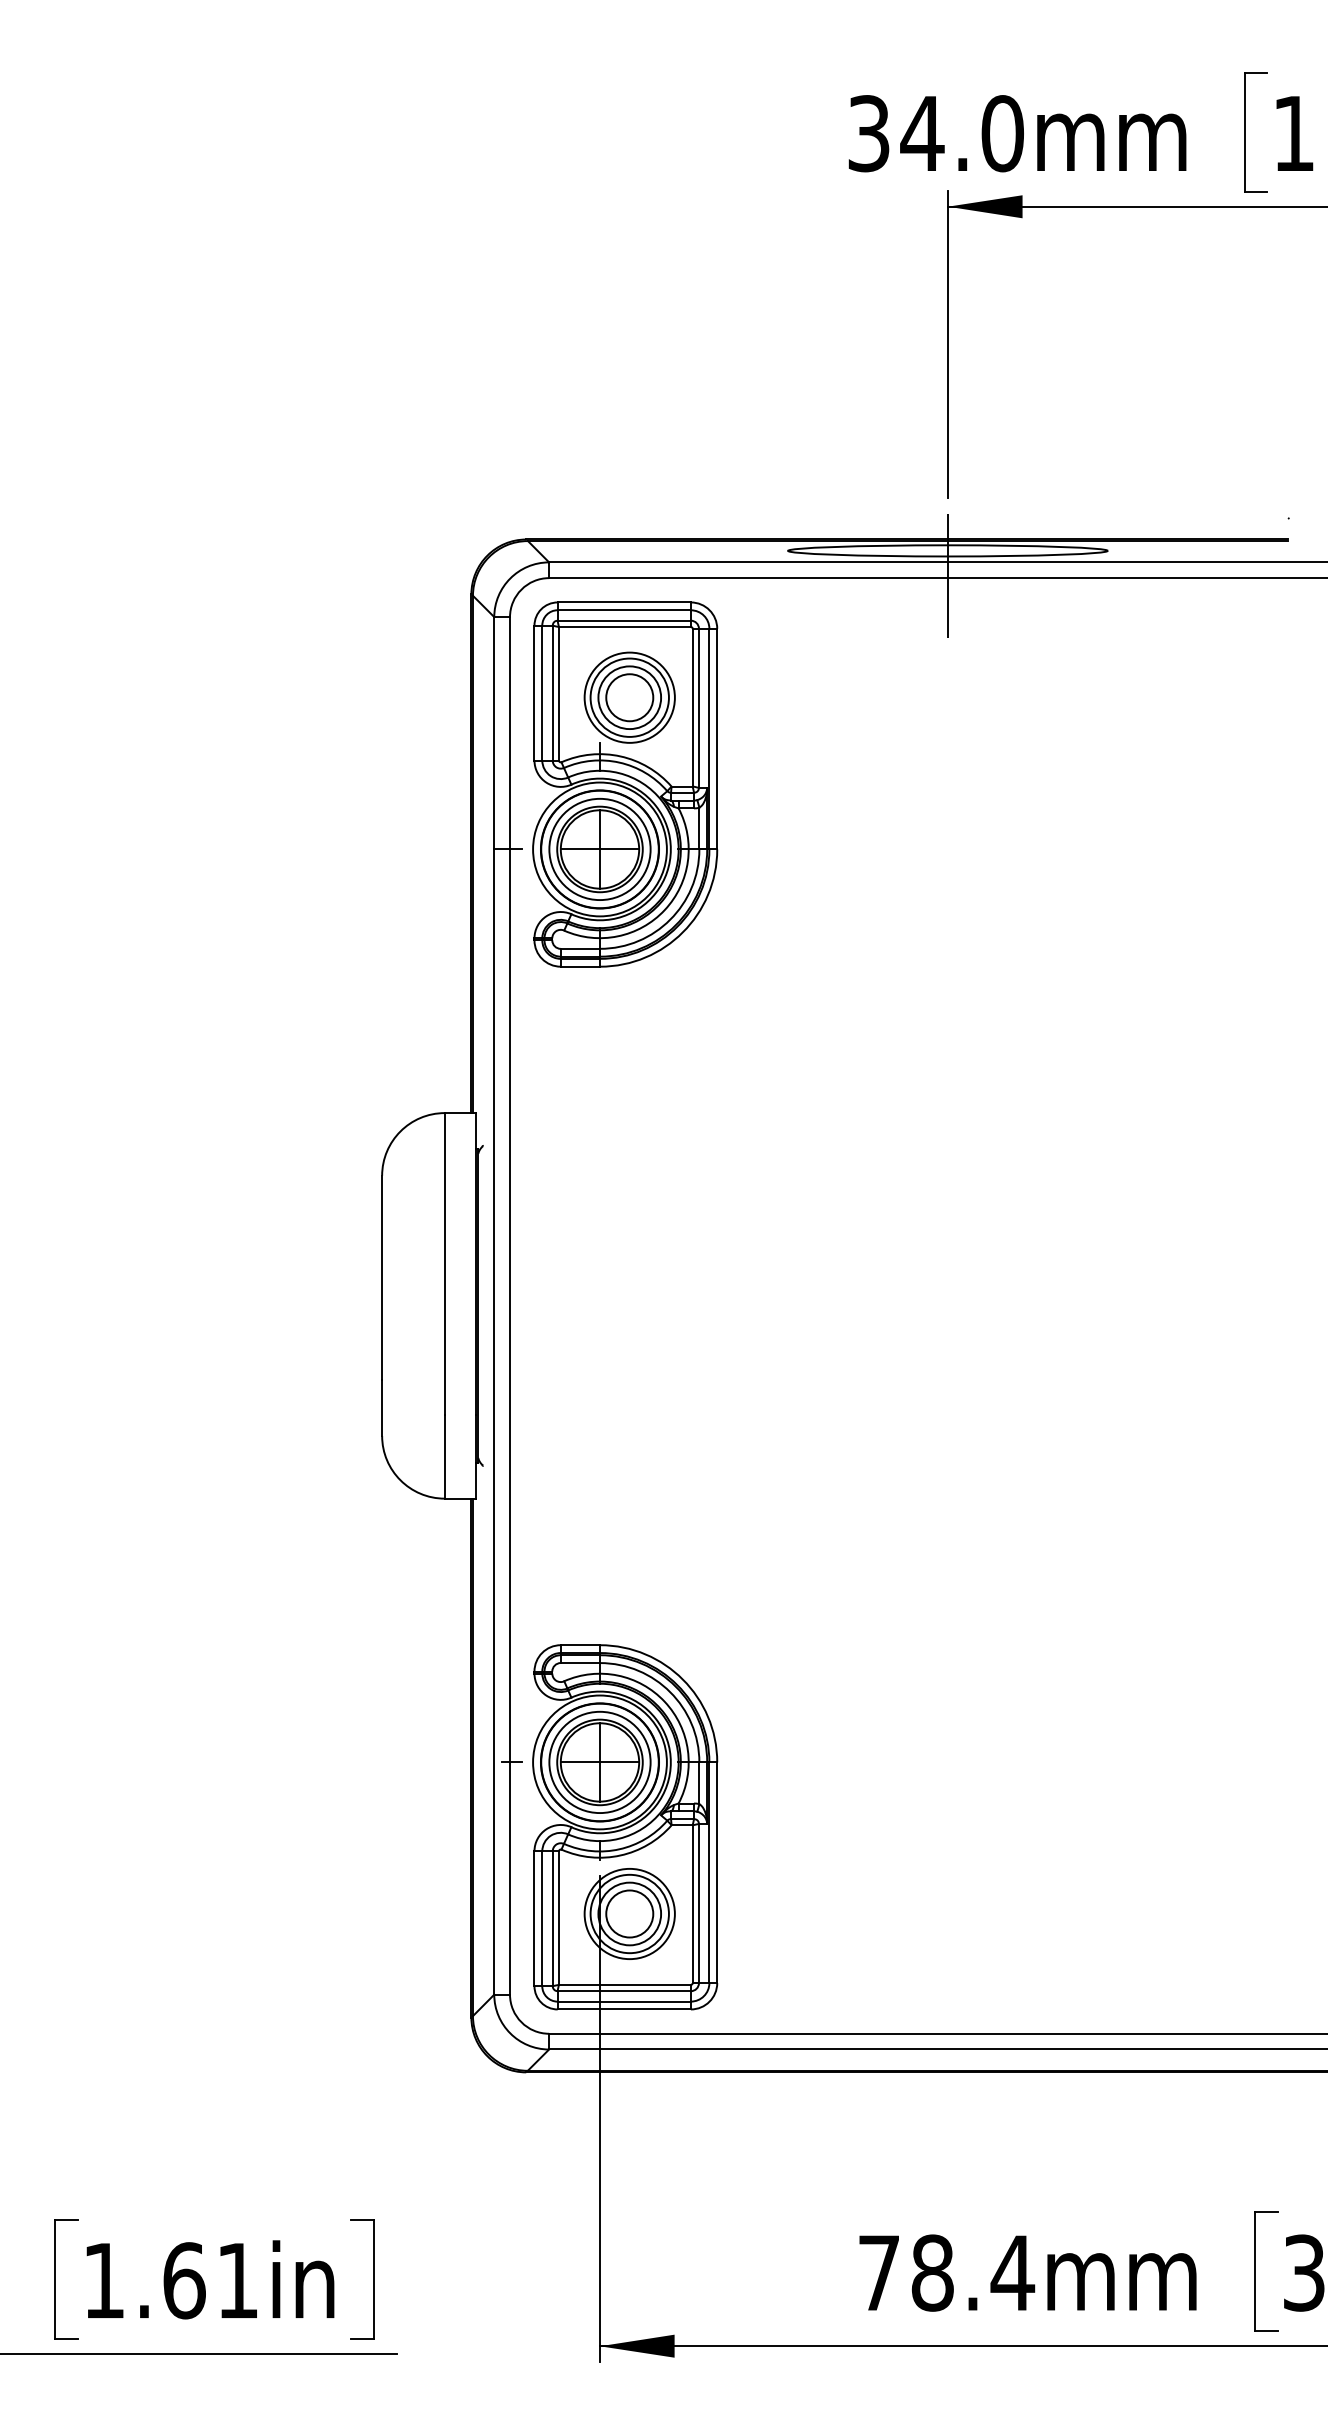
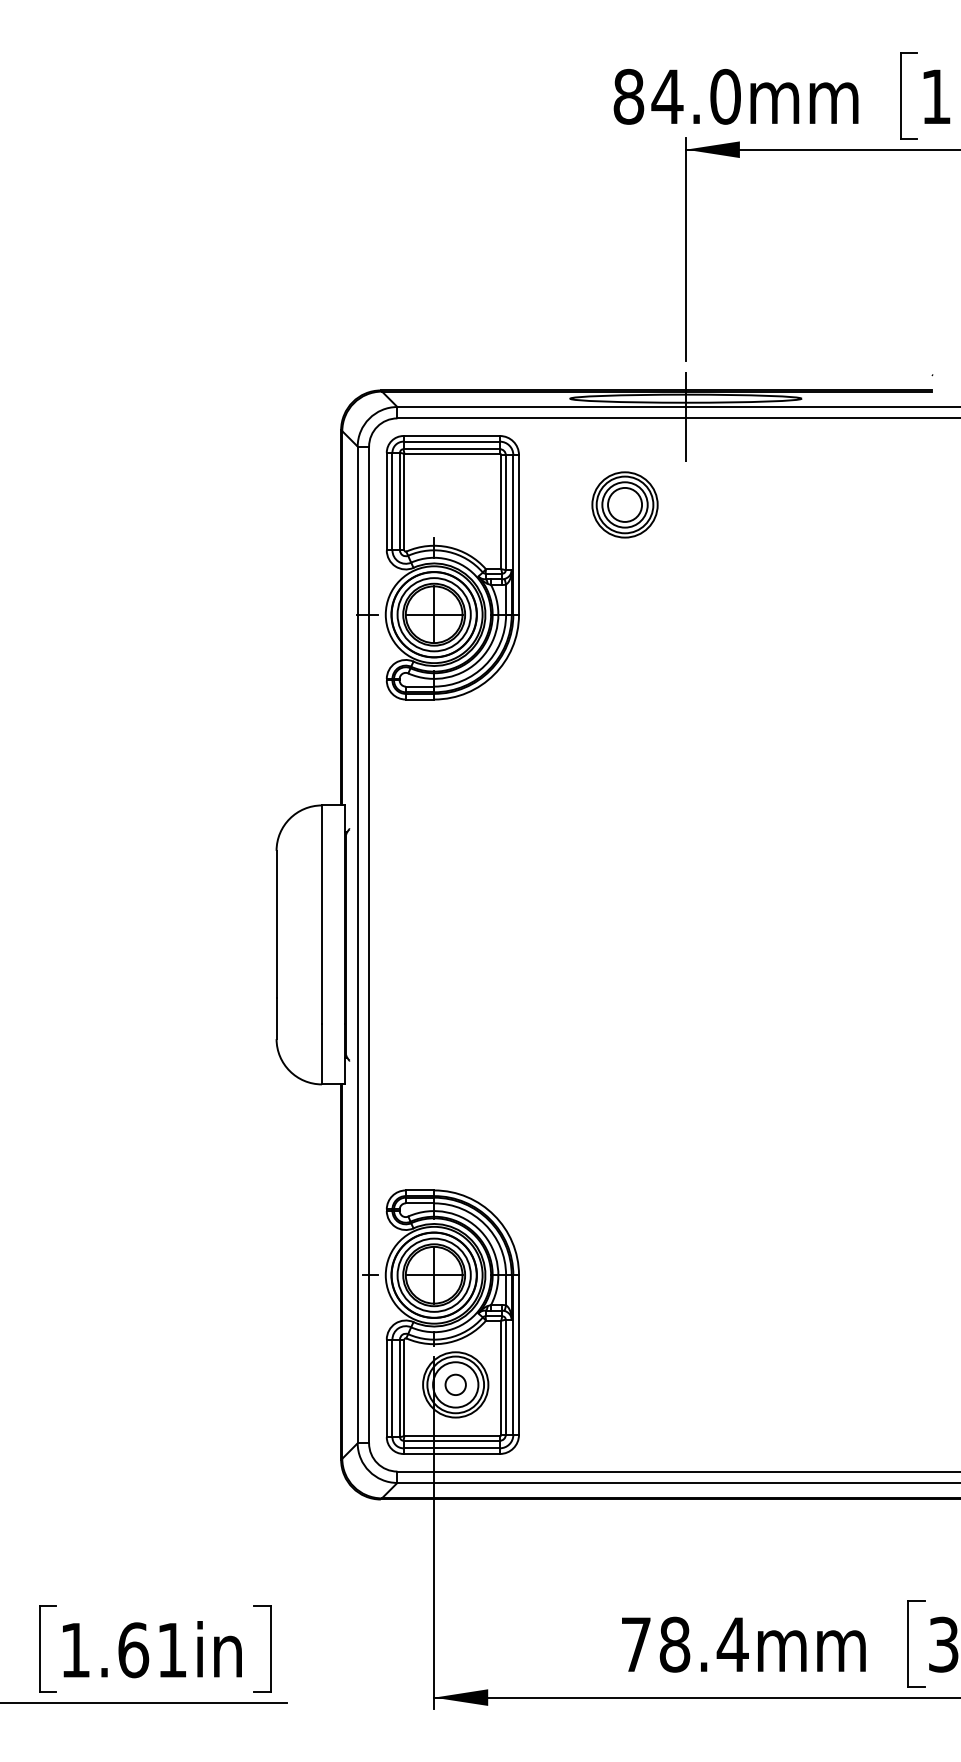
text: (869, 133) -> (629, 96), 34.0mm -> 84.0mm
part: (629, 697) -> (624, 504), moved
circle: (629, 1913) -> (455, 1384), size x0.6

